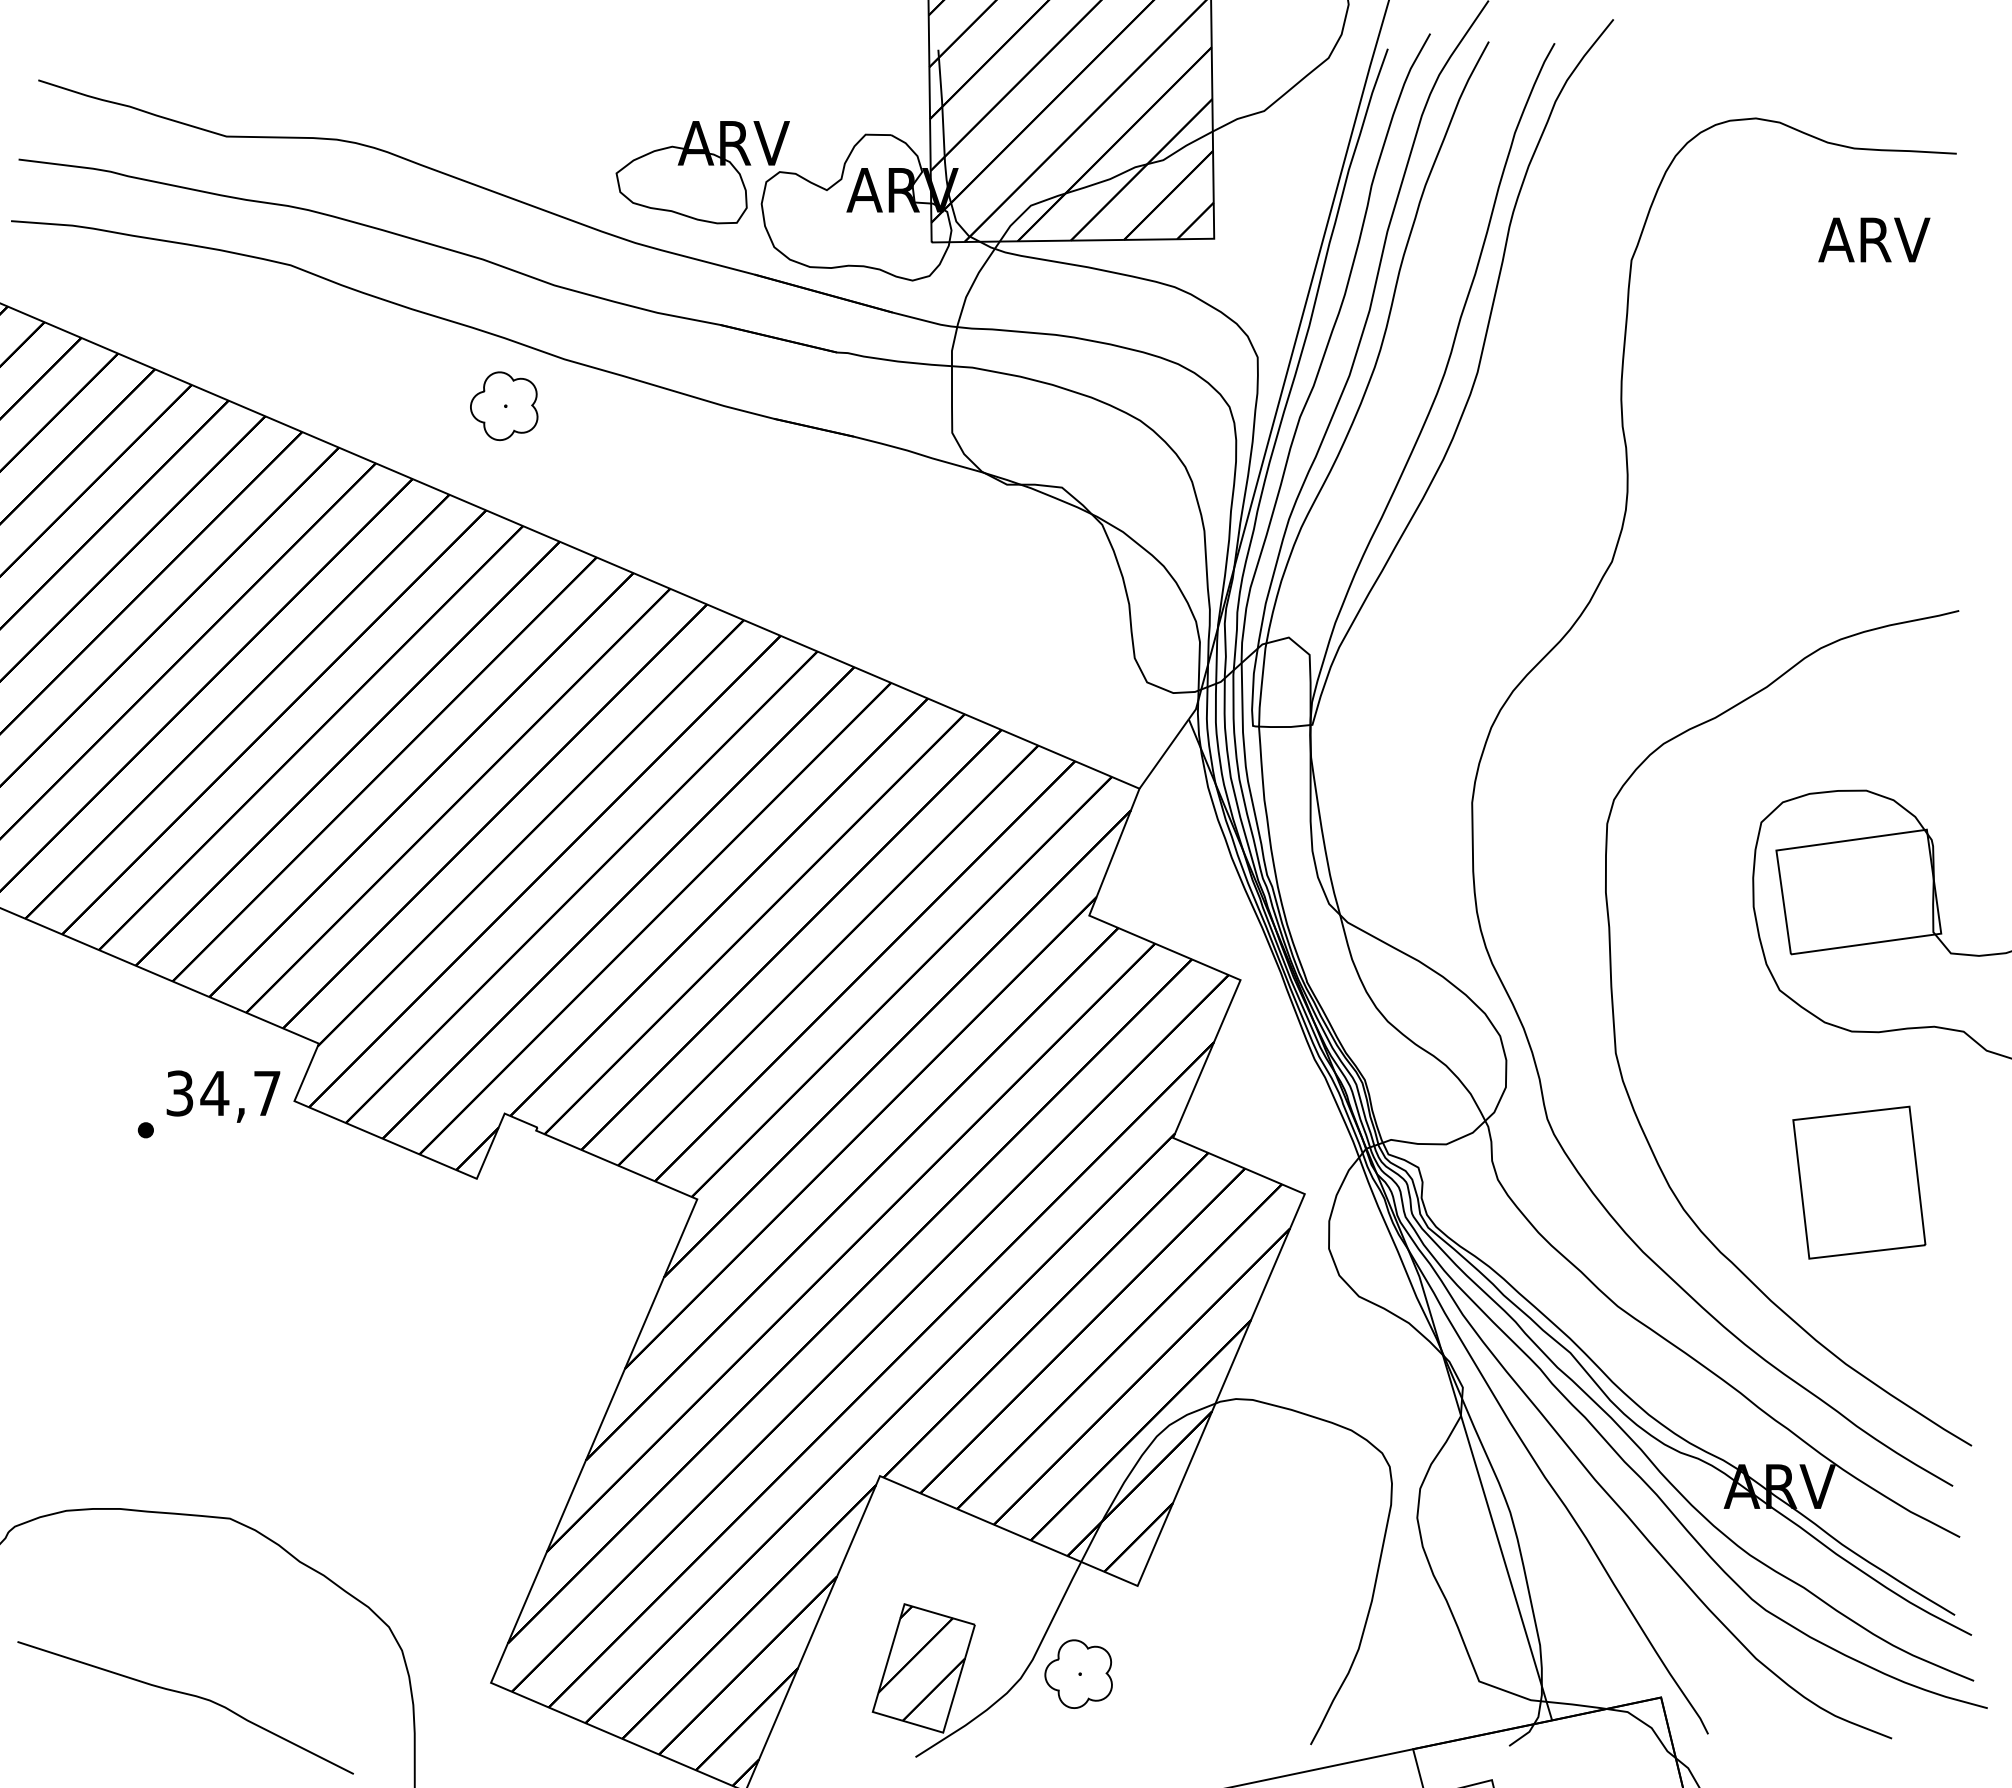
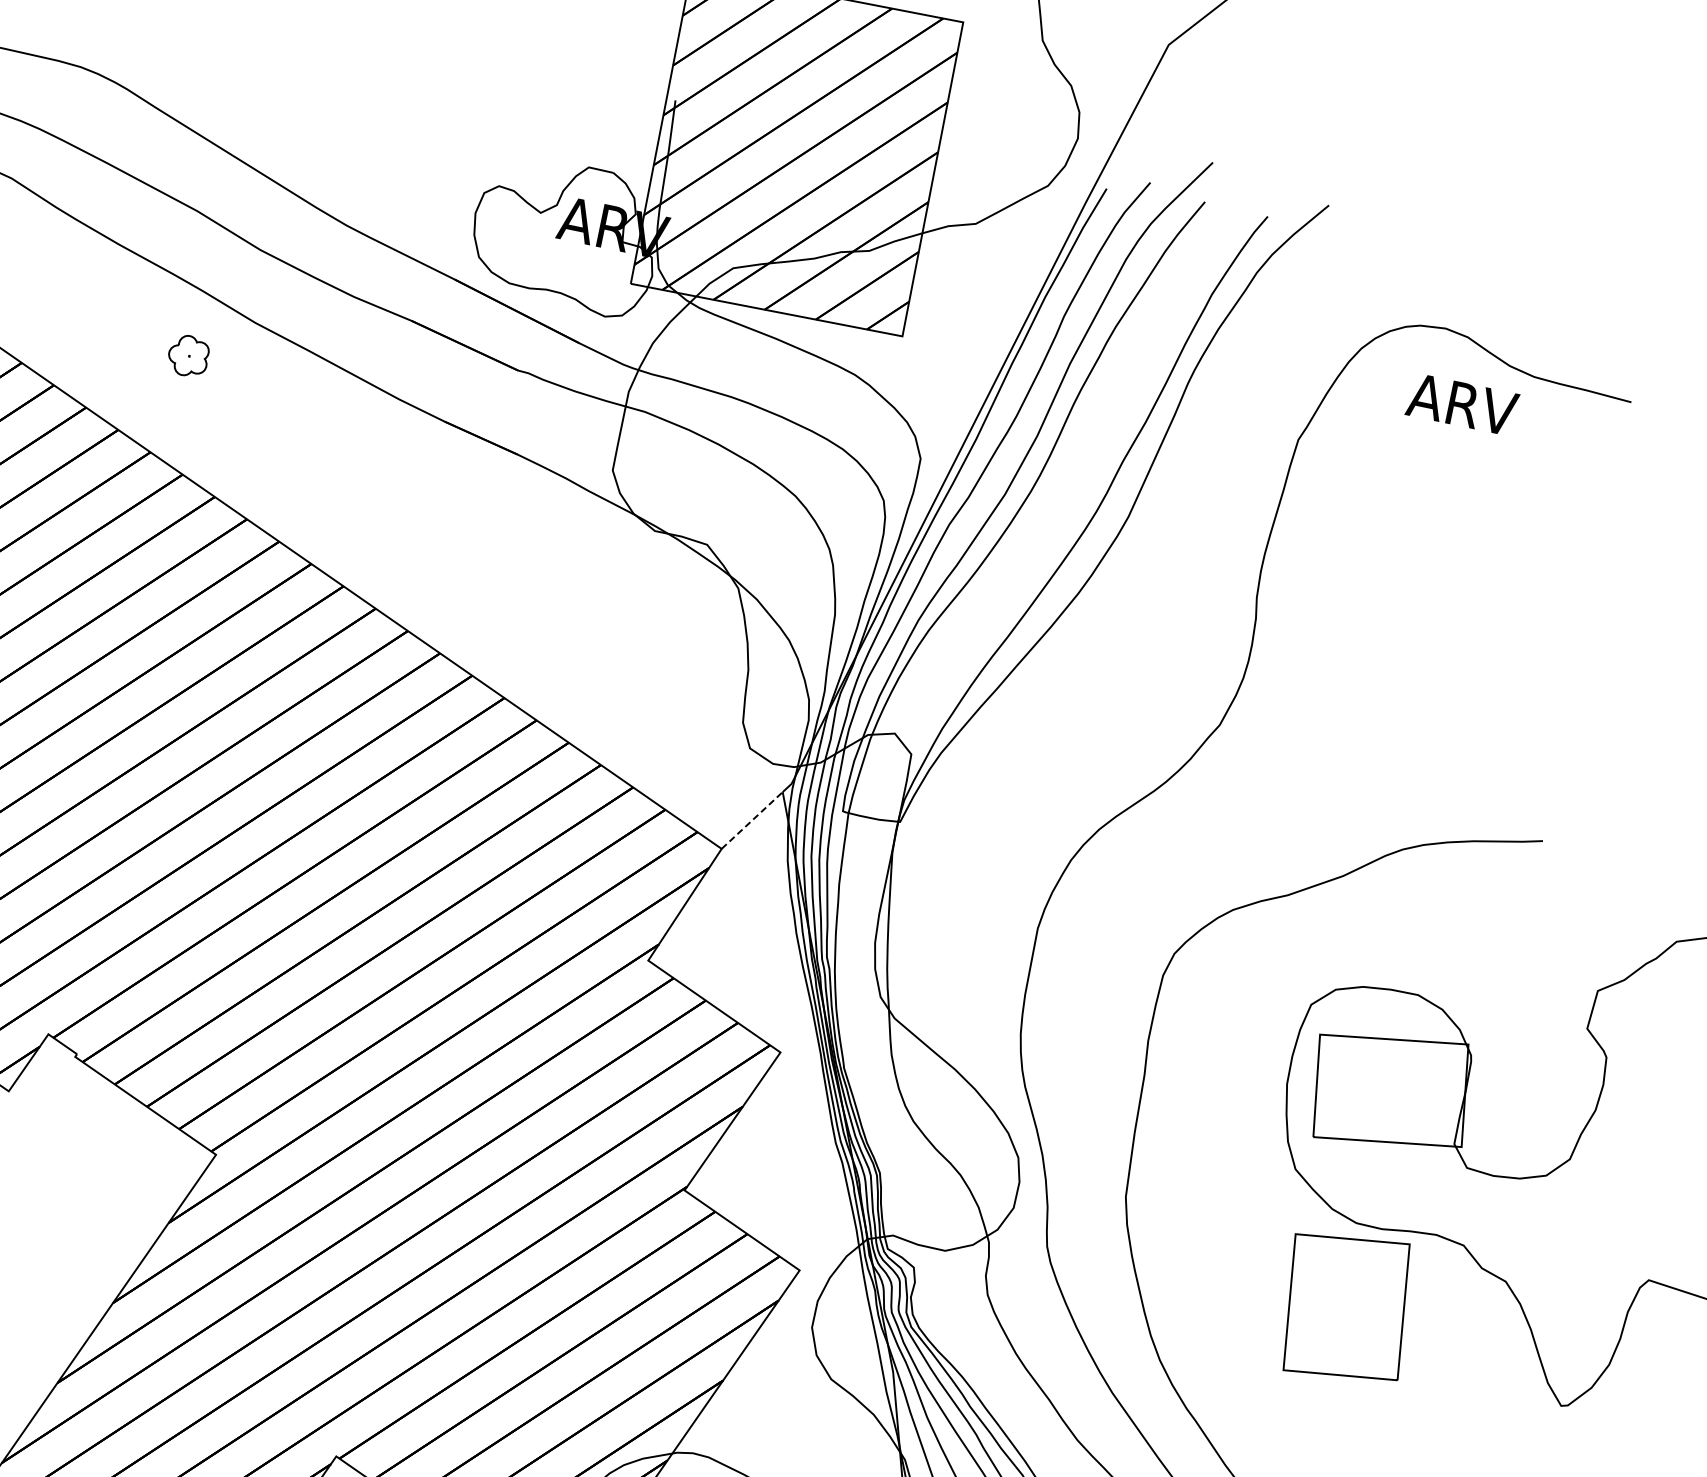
part: (702, 172) -> (424, 171), removed
text: (1874, 239) -> (1462, 404), moved
part: (504, 406) -> (188, 356), size x0.6
line: (1164, 754) -> (752, 821), solid -> dashed
part: (1859, 1182) -> (1346, 1307), moved

